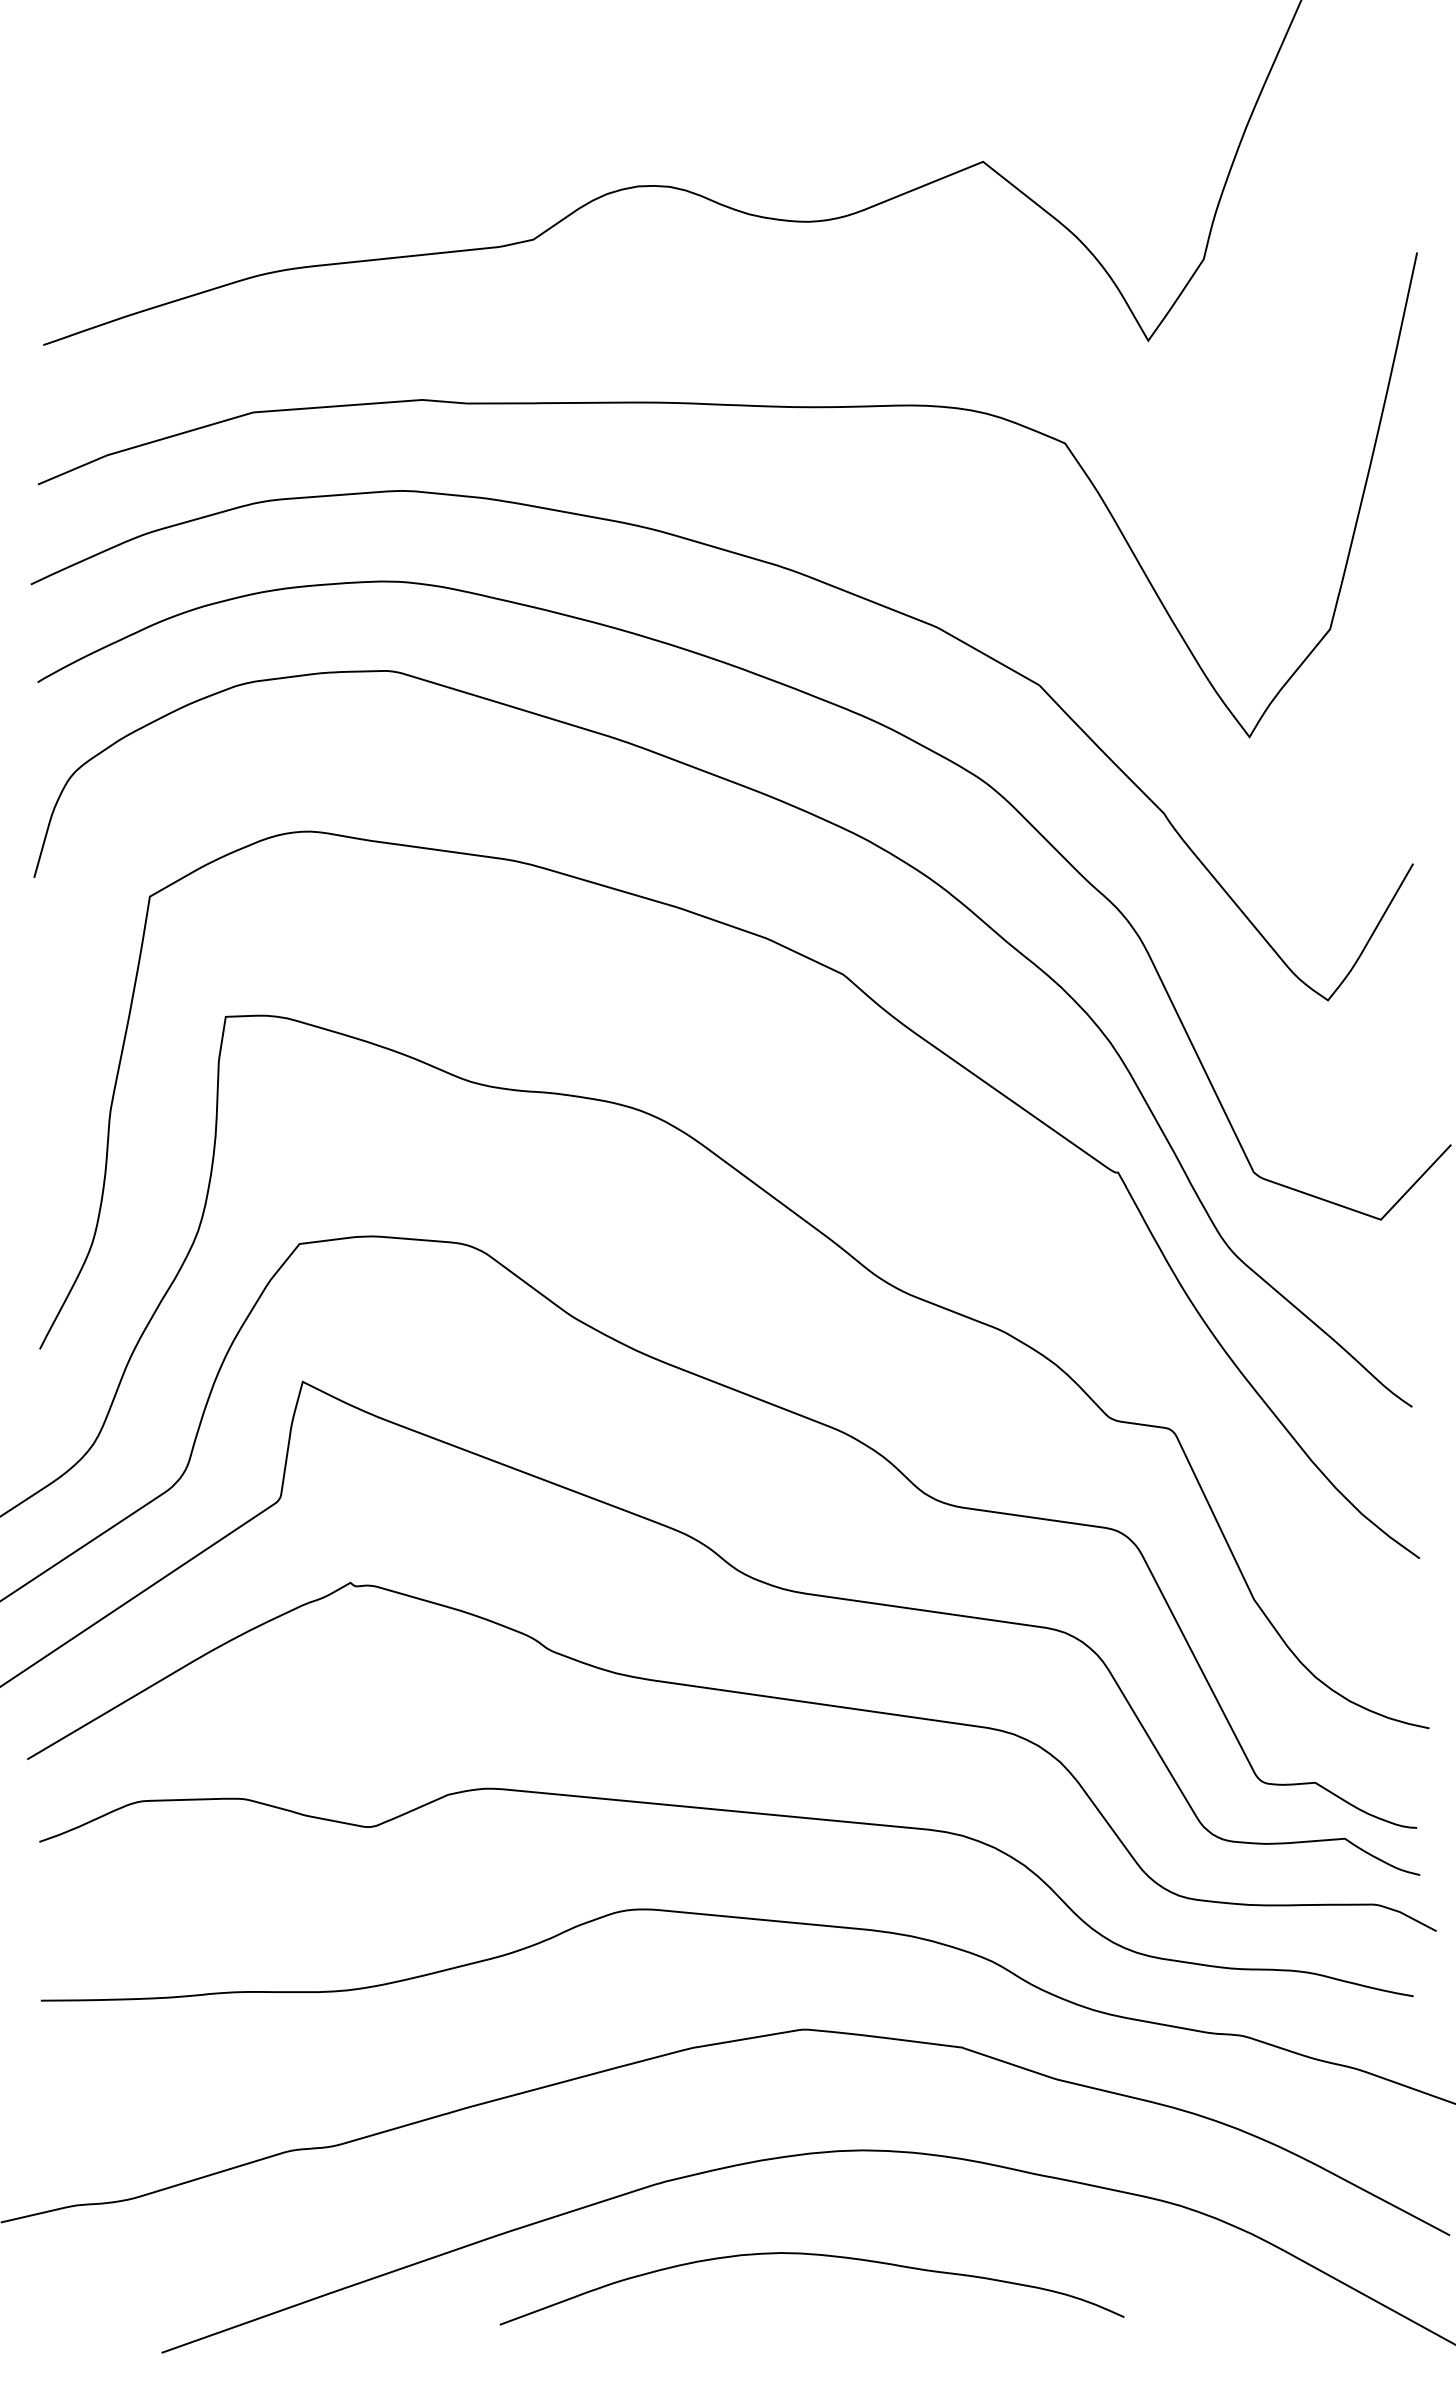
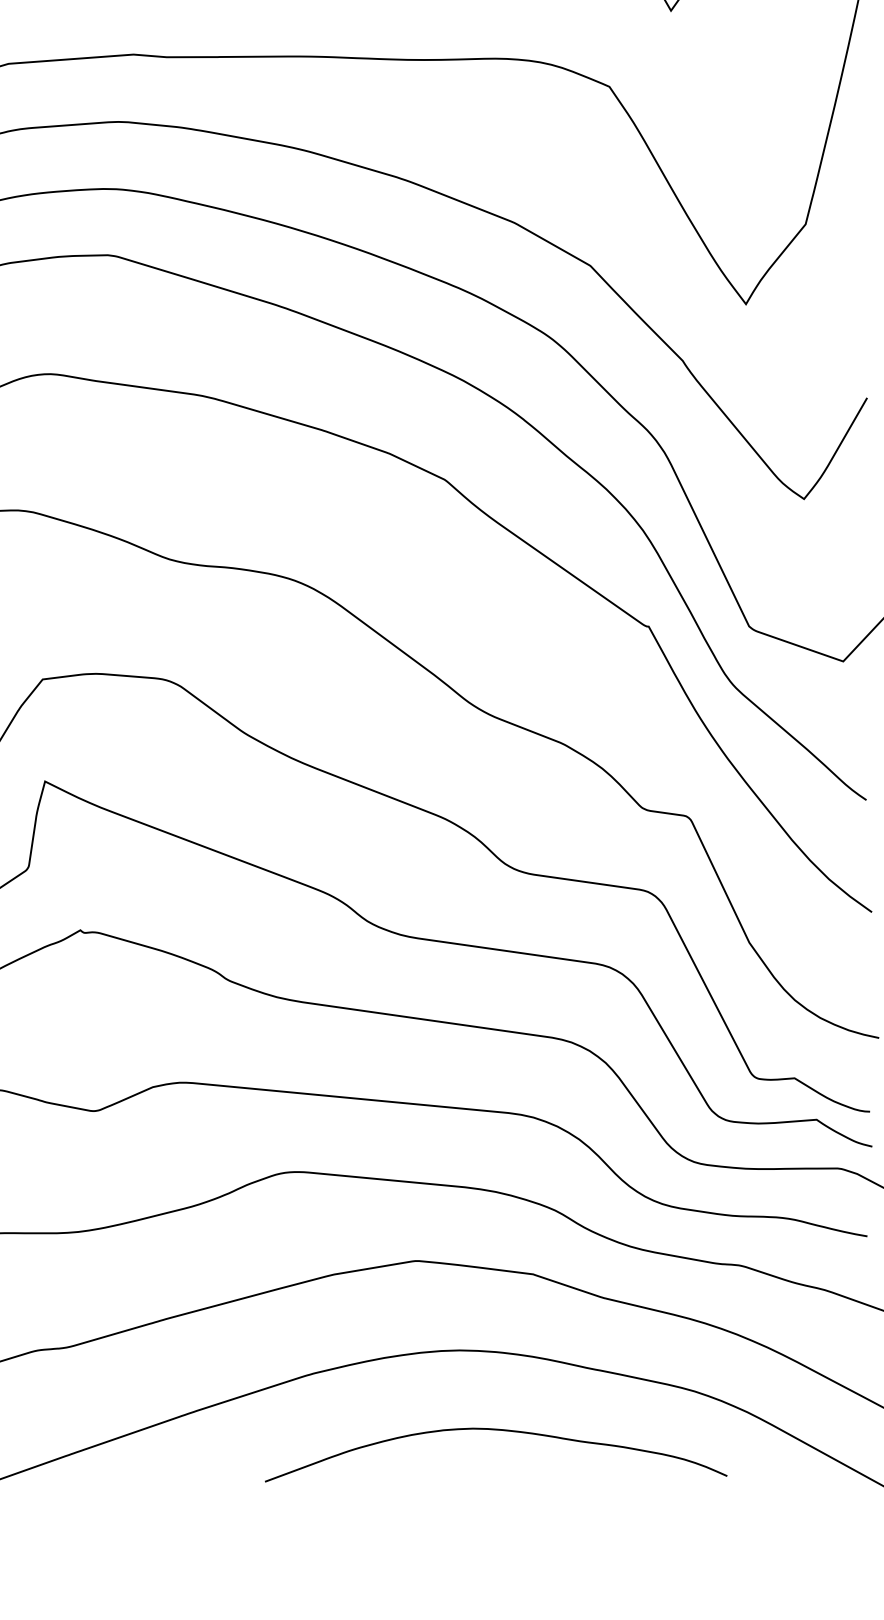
curve: (811, 2255) -> (495, 1430), moved

